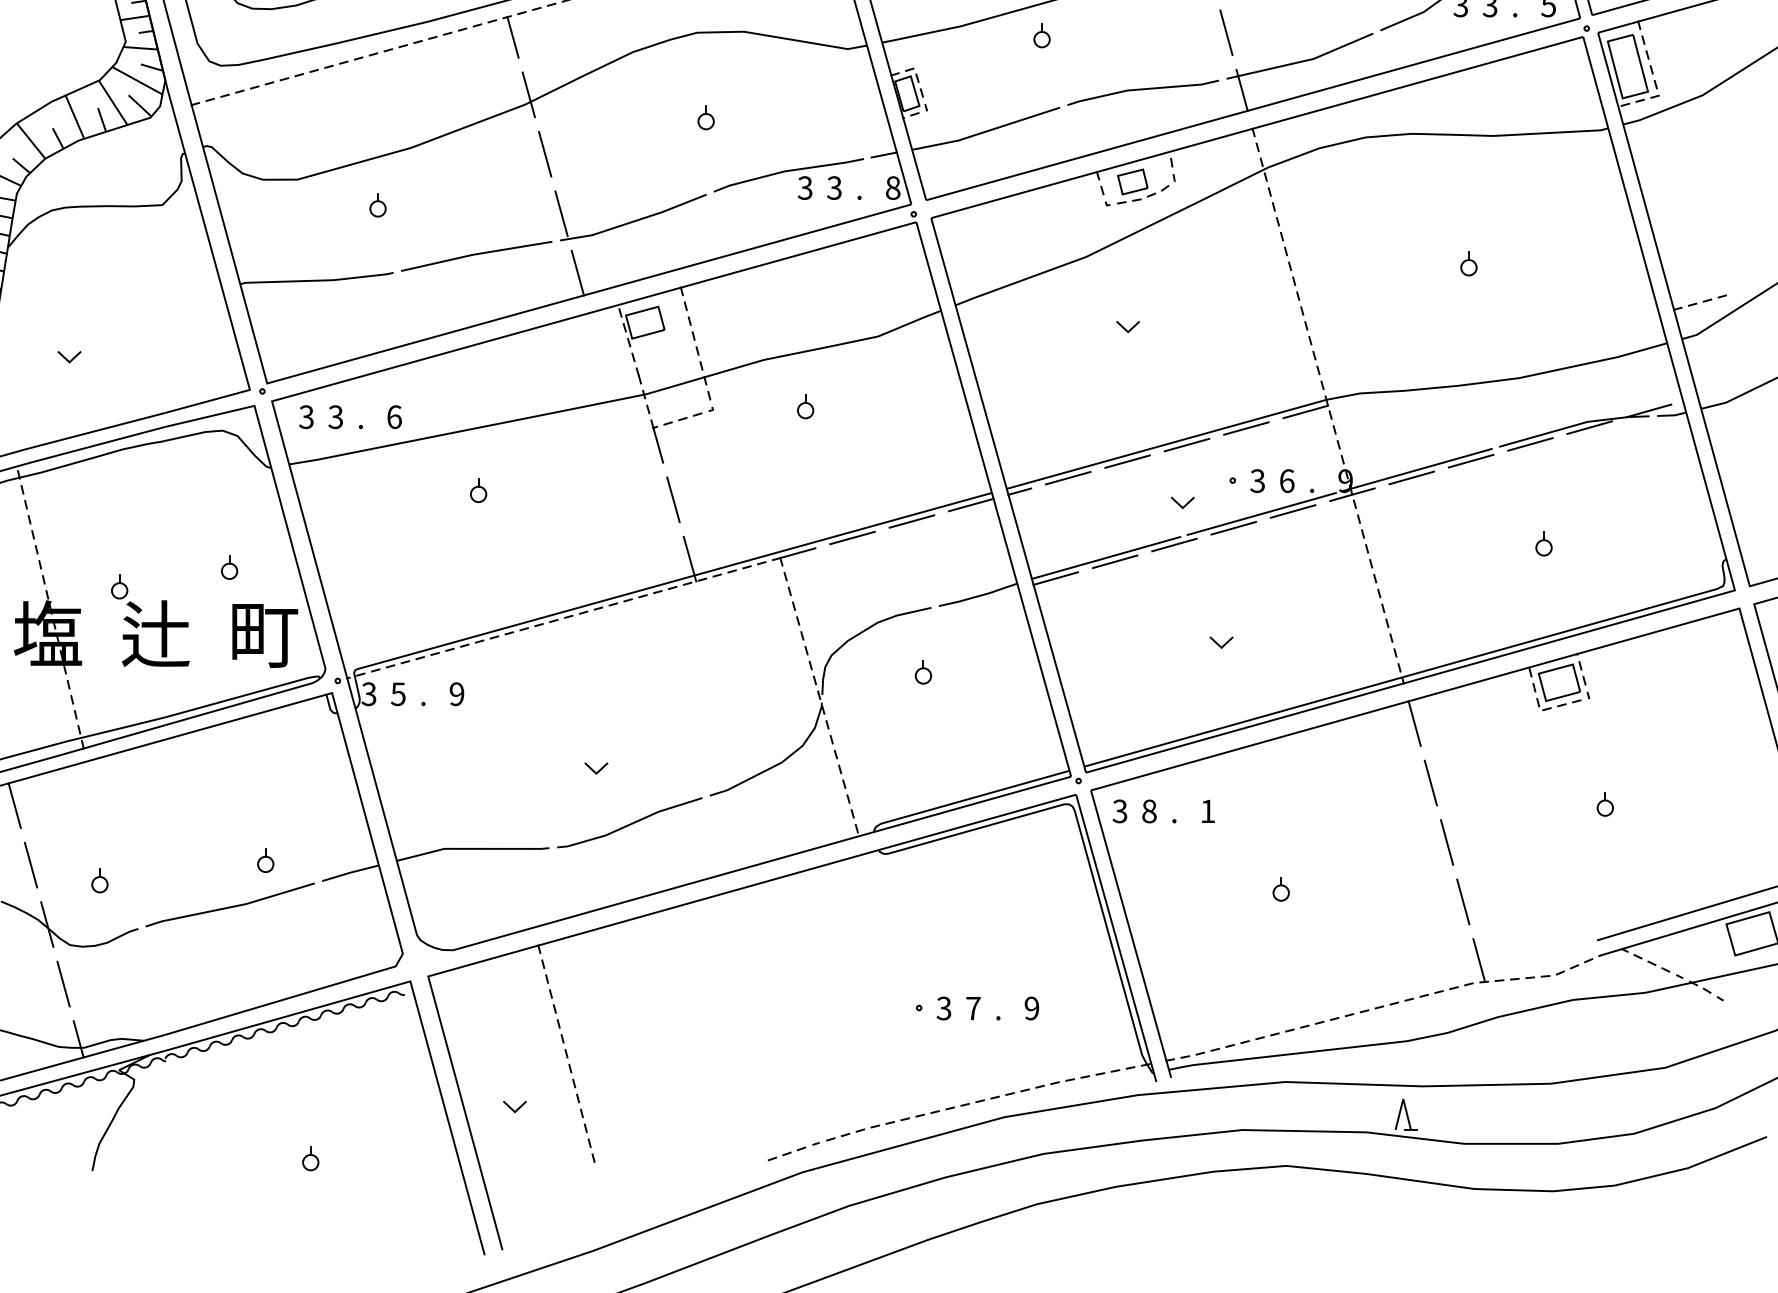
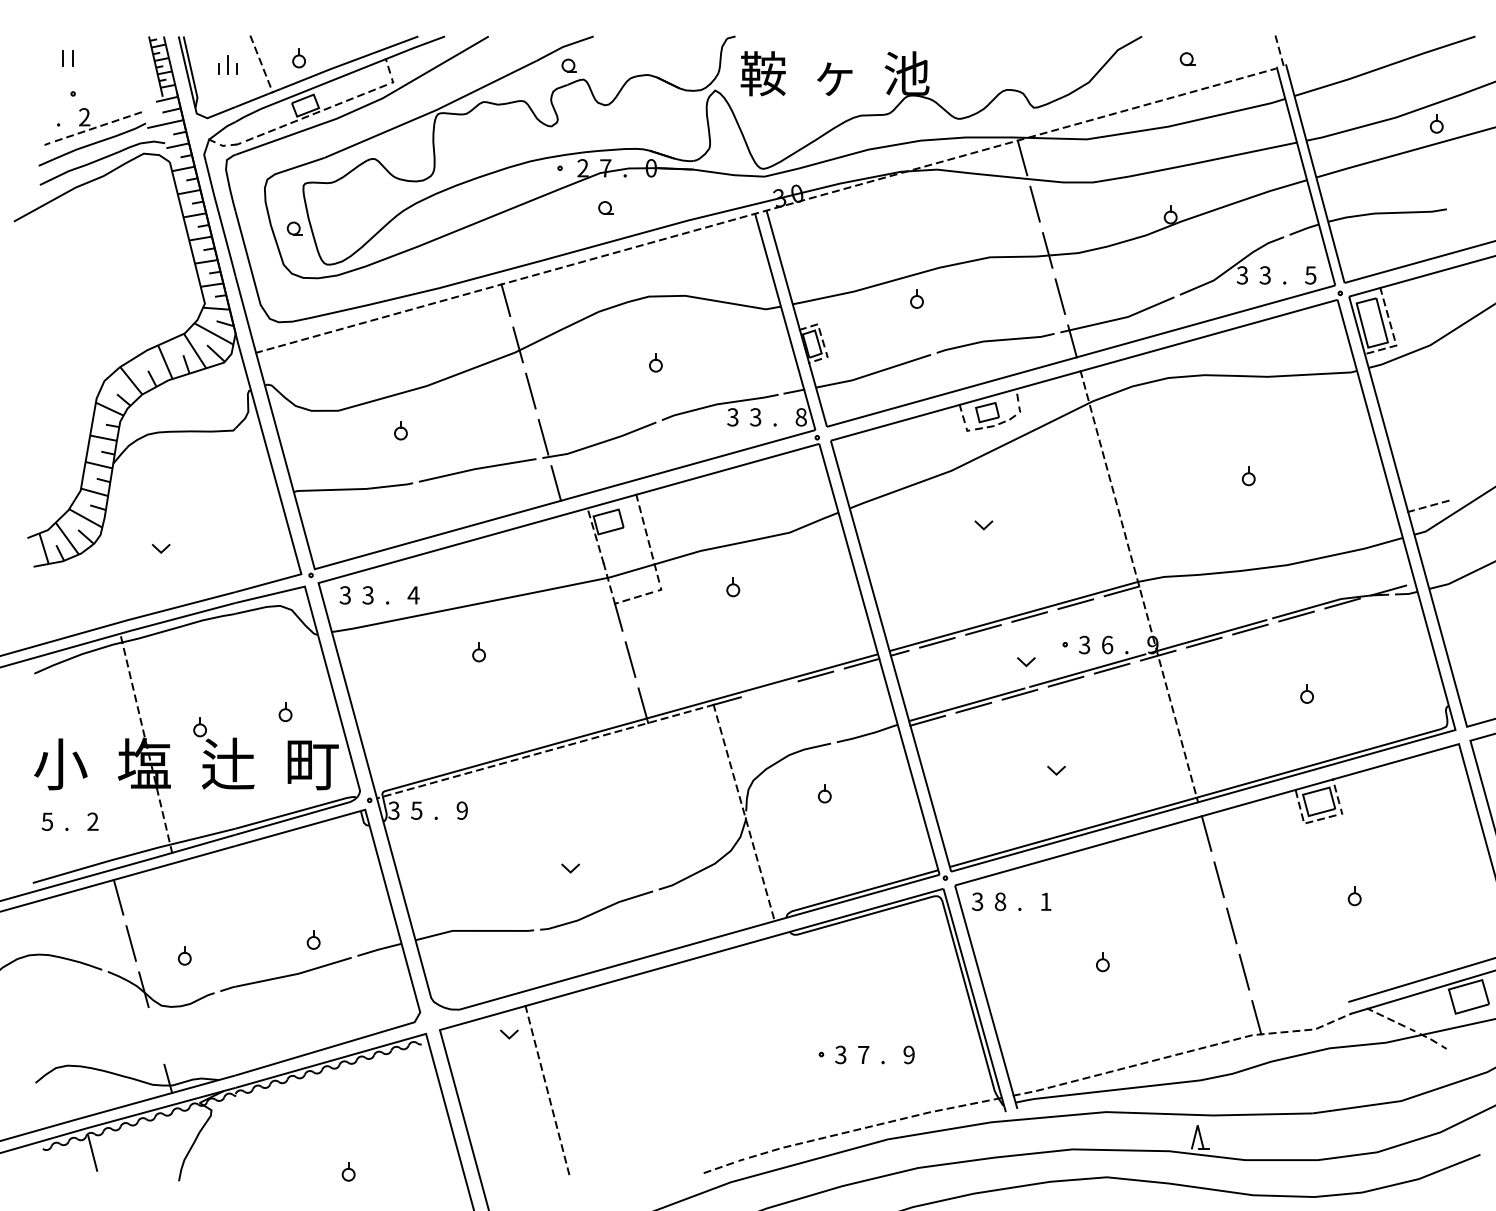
text: (394, 417) -> (413, 595), 6 -> 4
line: (852, 538) -> (769, 689), removed
line: (63, 983) -> (156, 1035), removed
line: (512, 1108) -> (507, 1035), moved

